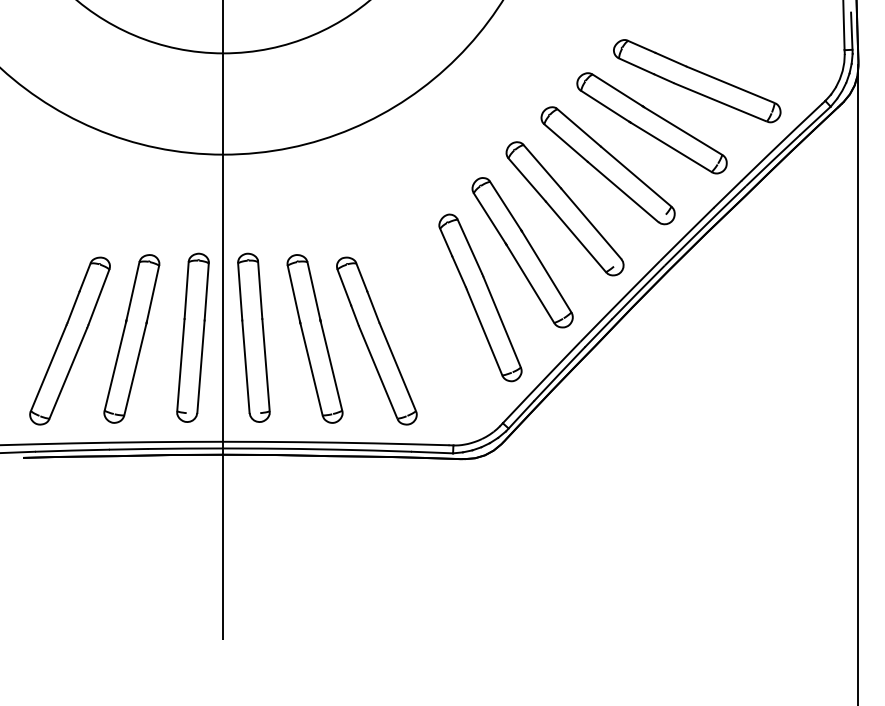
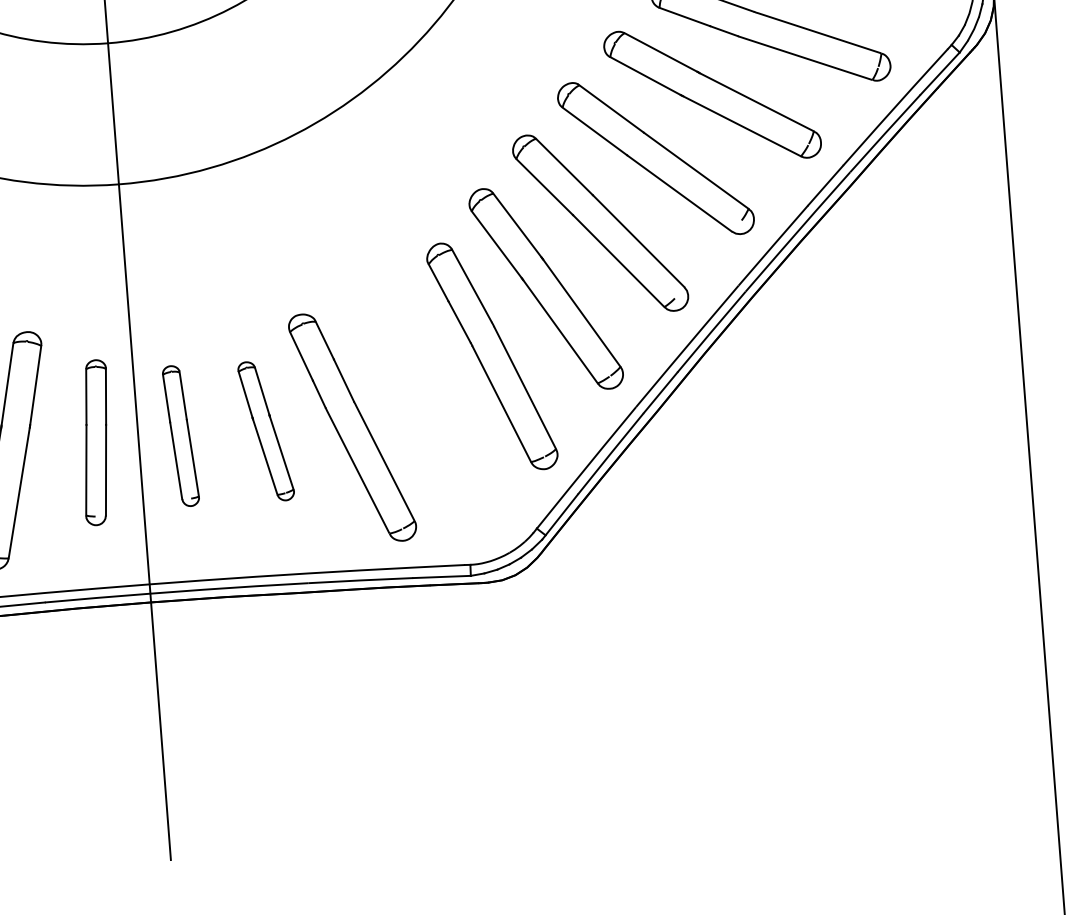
part: (192, 337) -> (95, 442), size x0.7
part: (253, 337) -> (180, 435), size x0.6
part: (314, 338) -> (265, 430), size x0.6

